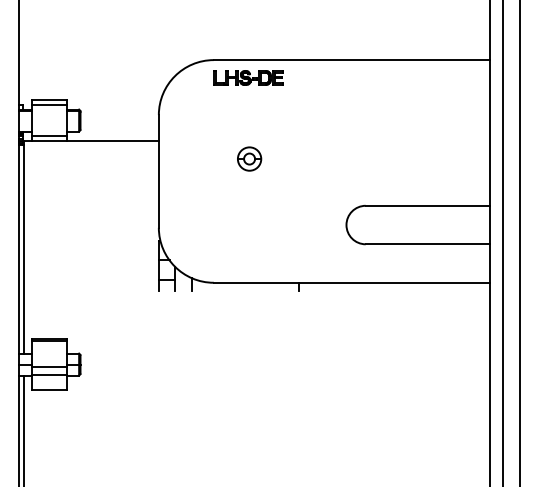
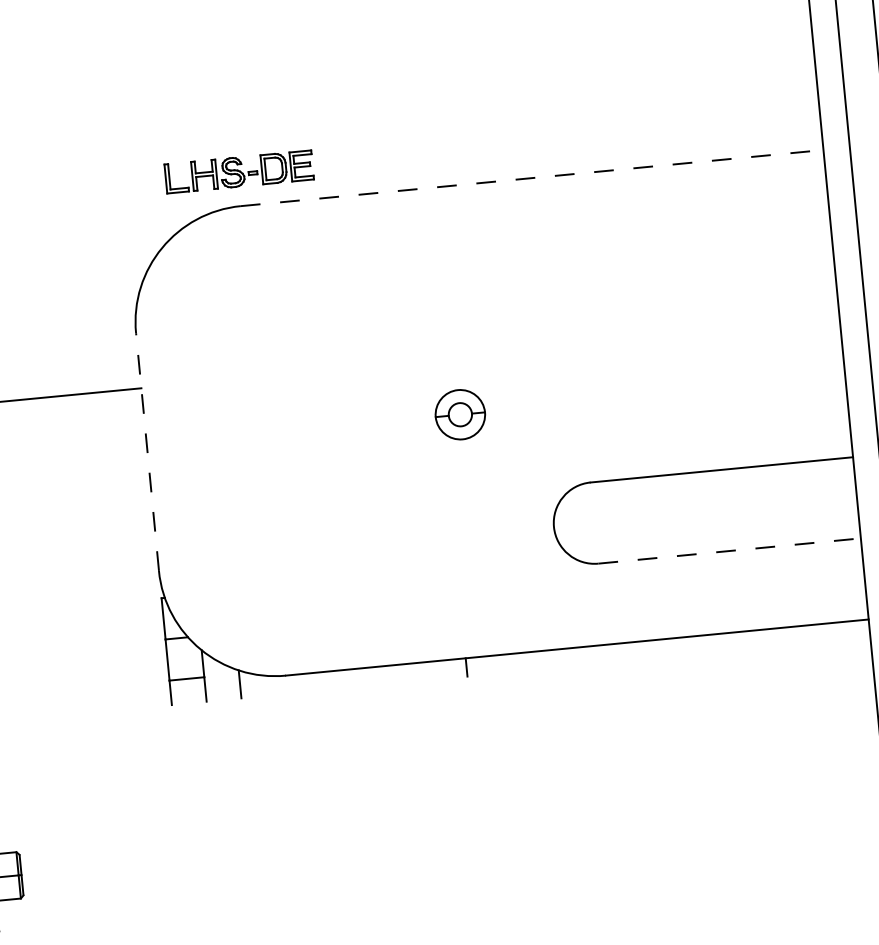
line: (352, 60) -> (533, 178), solid -> dashed
part: (248, 77) -> (238, 171), moved
part: (249, 158) -> (460, 413), moved
line: (158, 170) -> (146, 450), solid -> dashed
line: (428, 244) -> (730, 551), solid -> dashed

